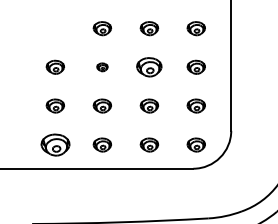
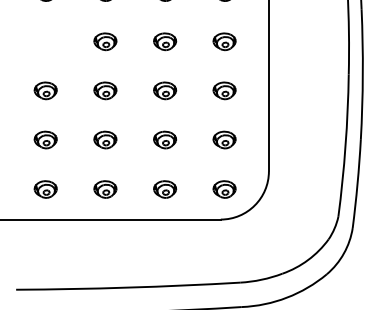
part: (102, 67) -> (105, 90), size x1.67
part: (149, 67) -> (165, 90), size x0.71
part: (55, 145) -> (45, 189), size x0.62

